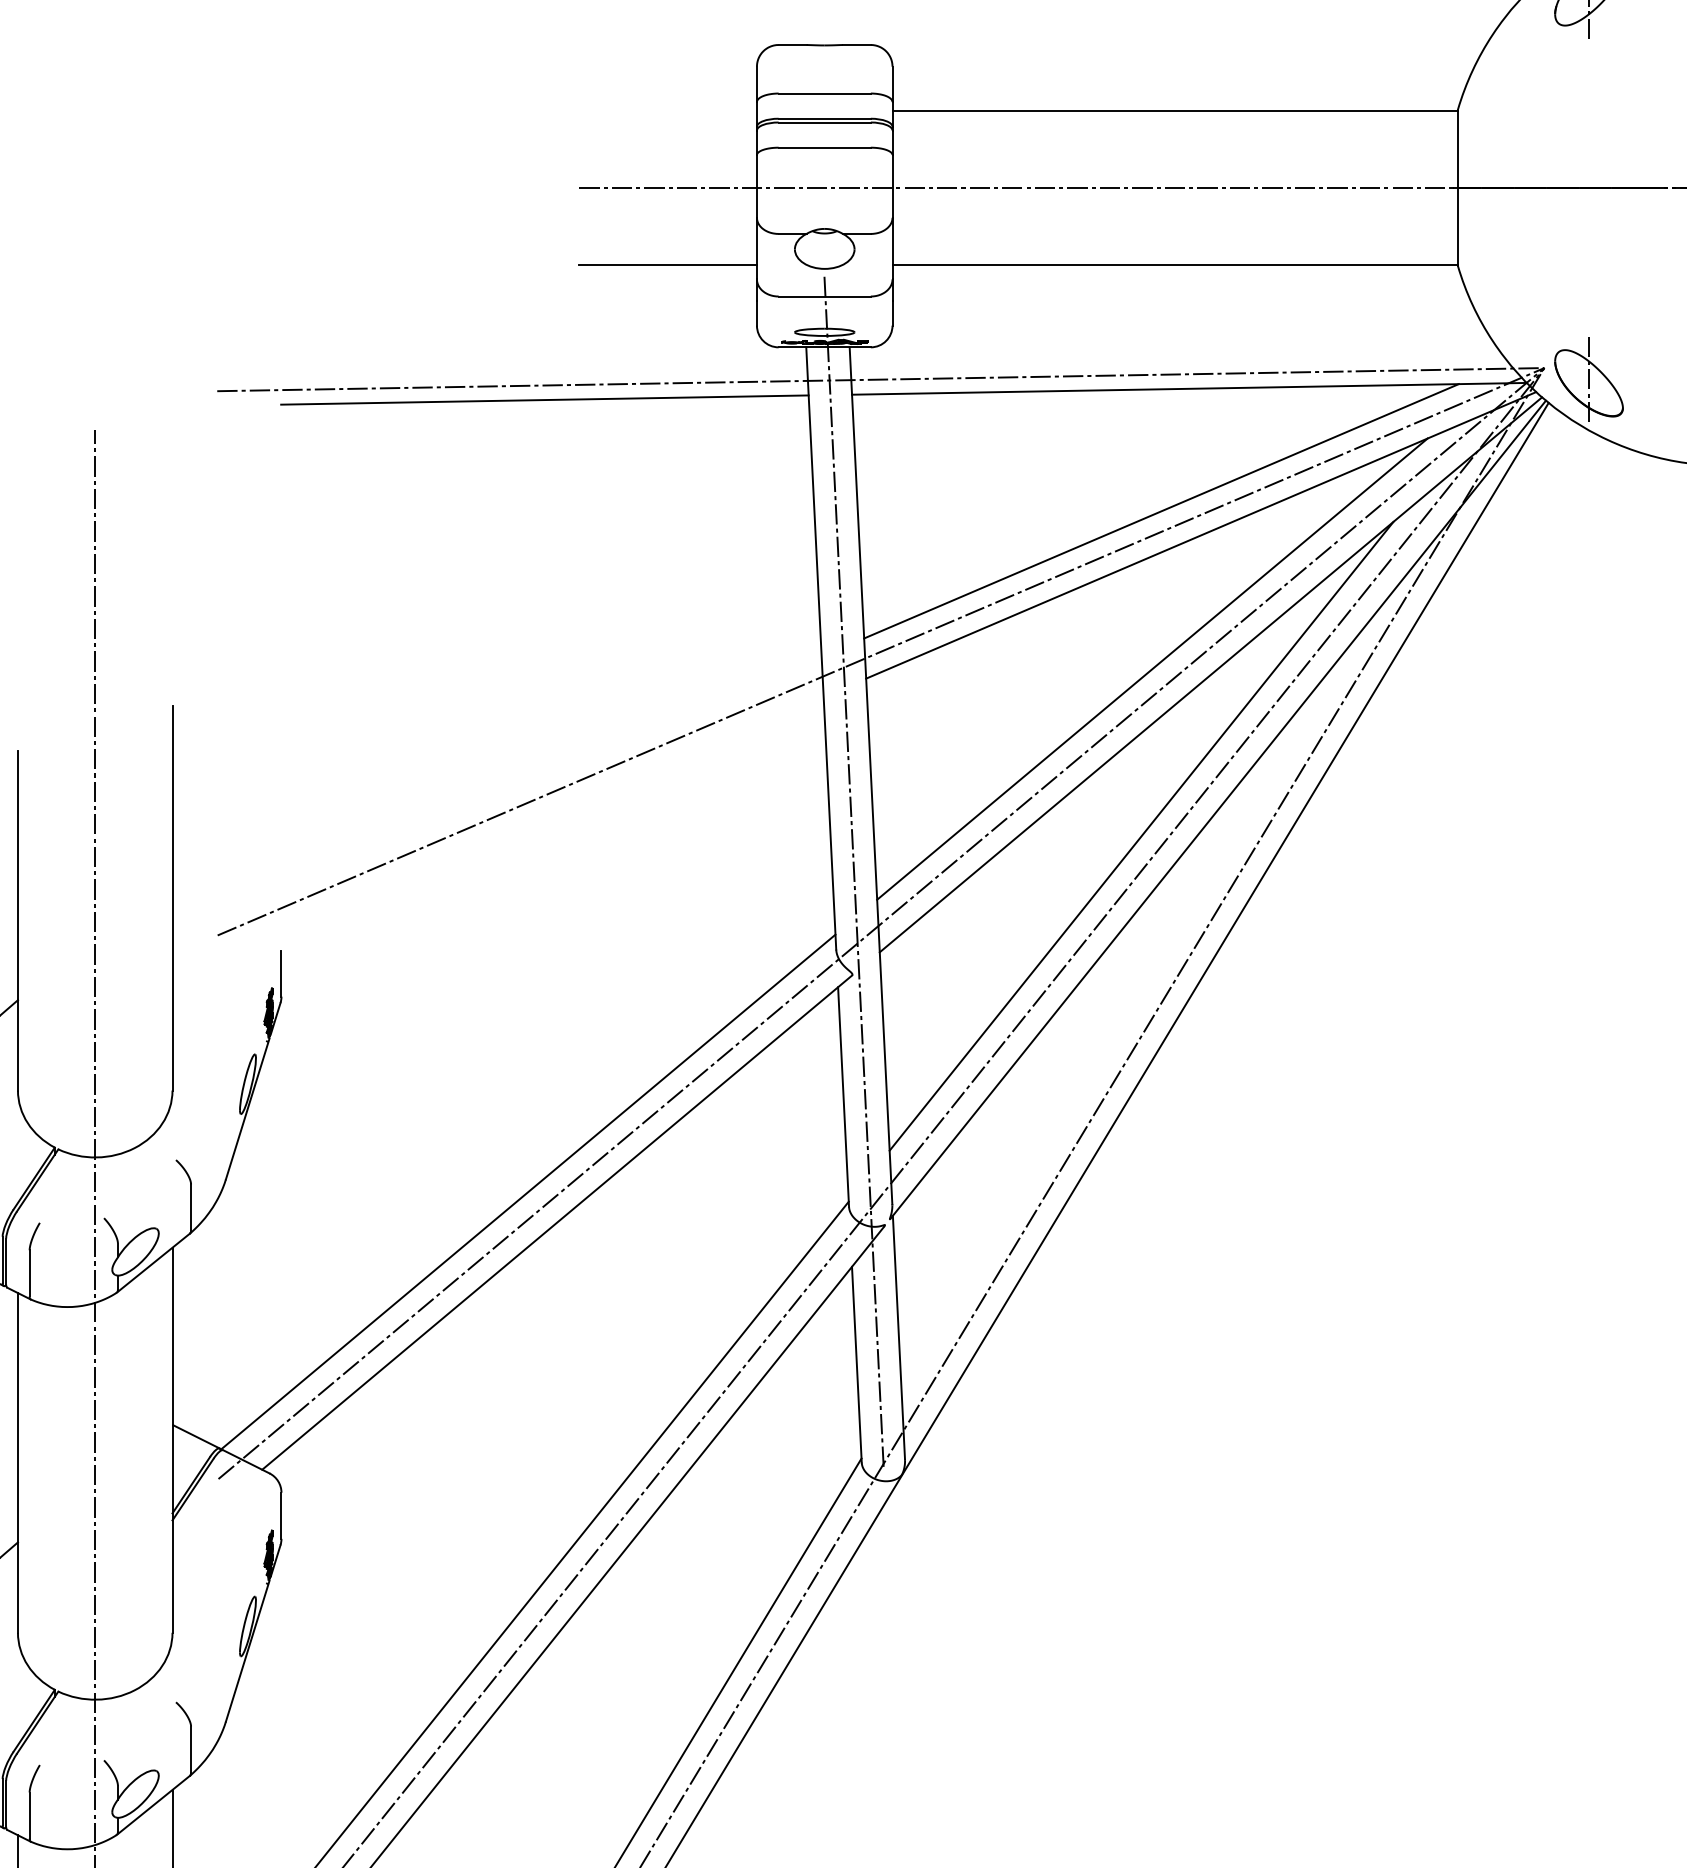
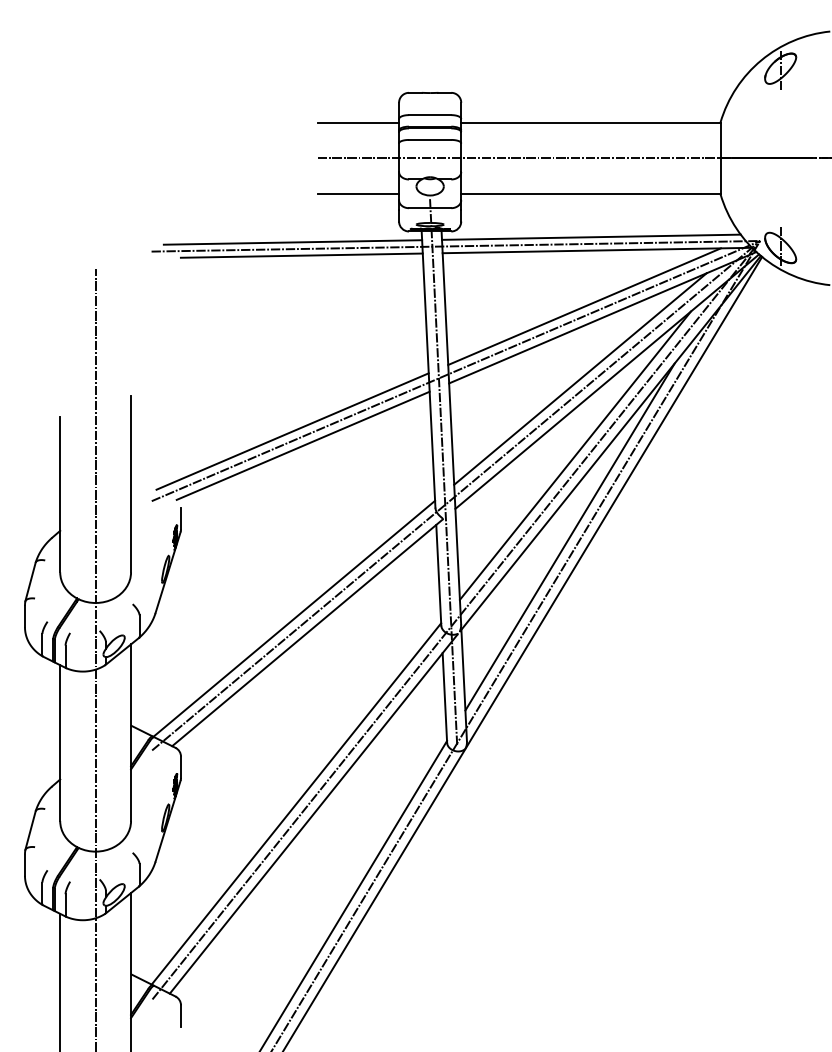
line: (668, 109) -> (358, 122), added
line: (1176, 358) -> (591, 236), added
line: (524, 371) -> (292, 242), added
line: (524, 783) -> (292, 431), added
line: (546, 814) -> (302, 445), added
line: (1128, 1012) -> (569, 536), added

